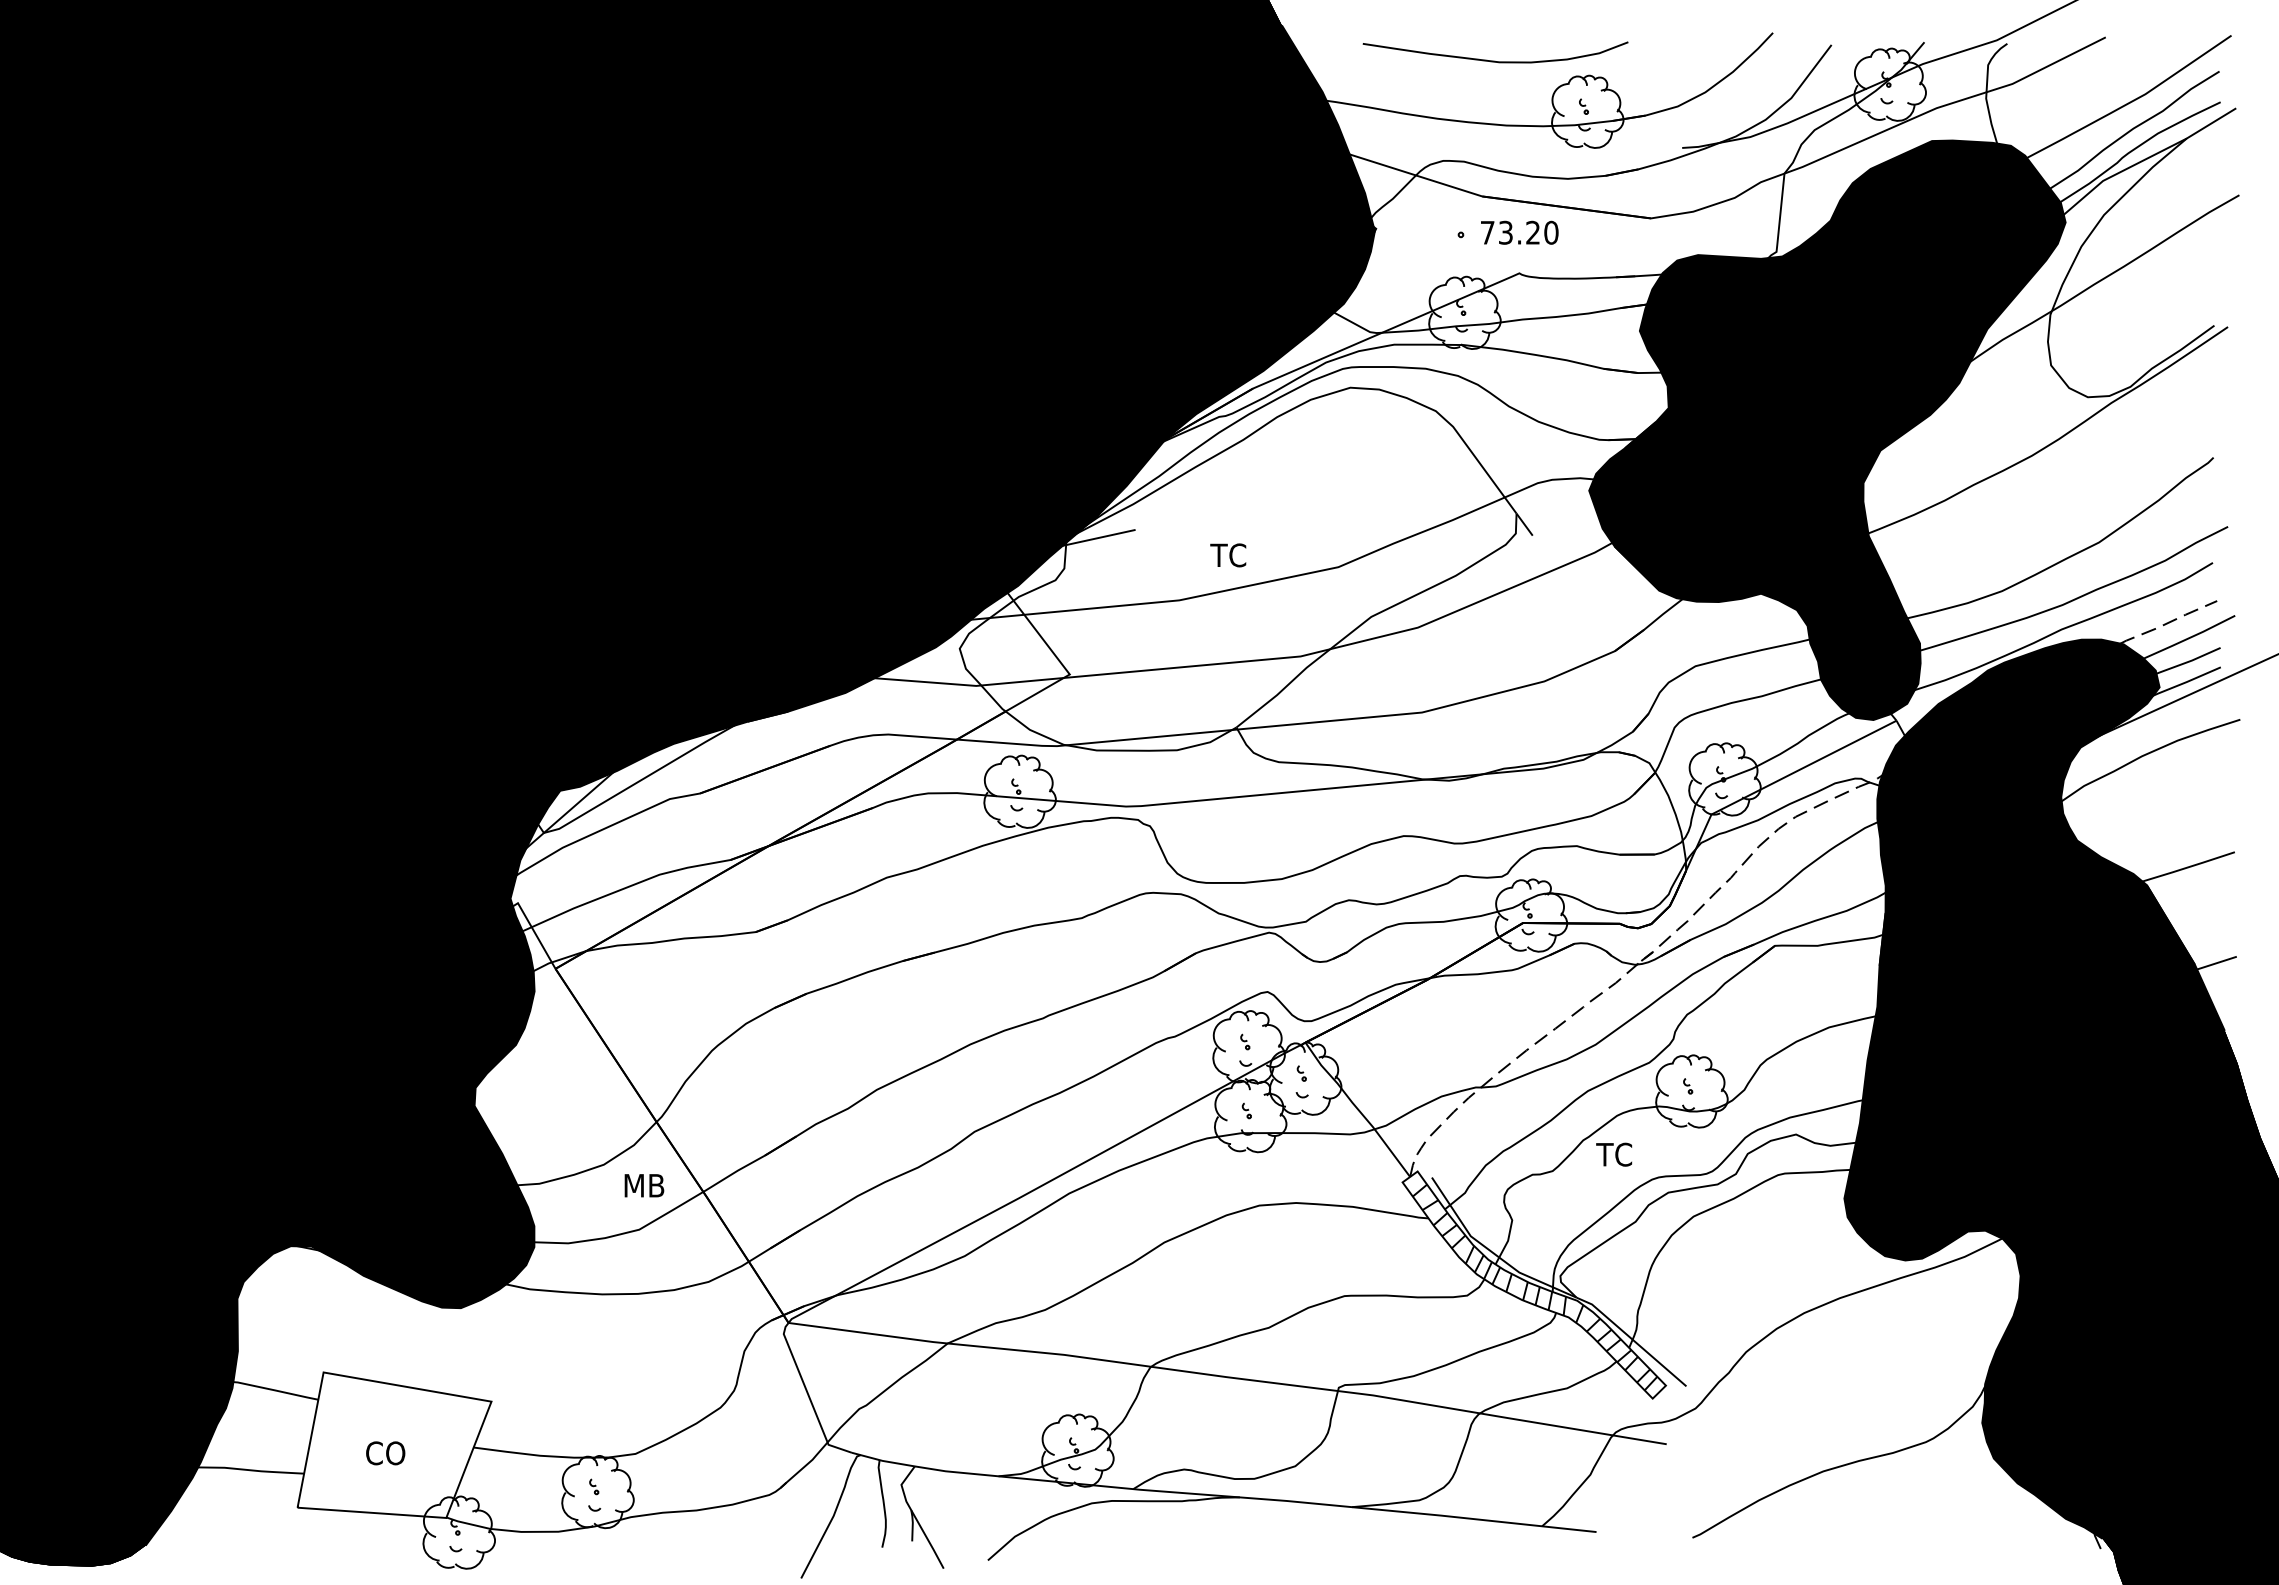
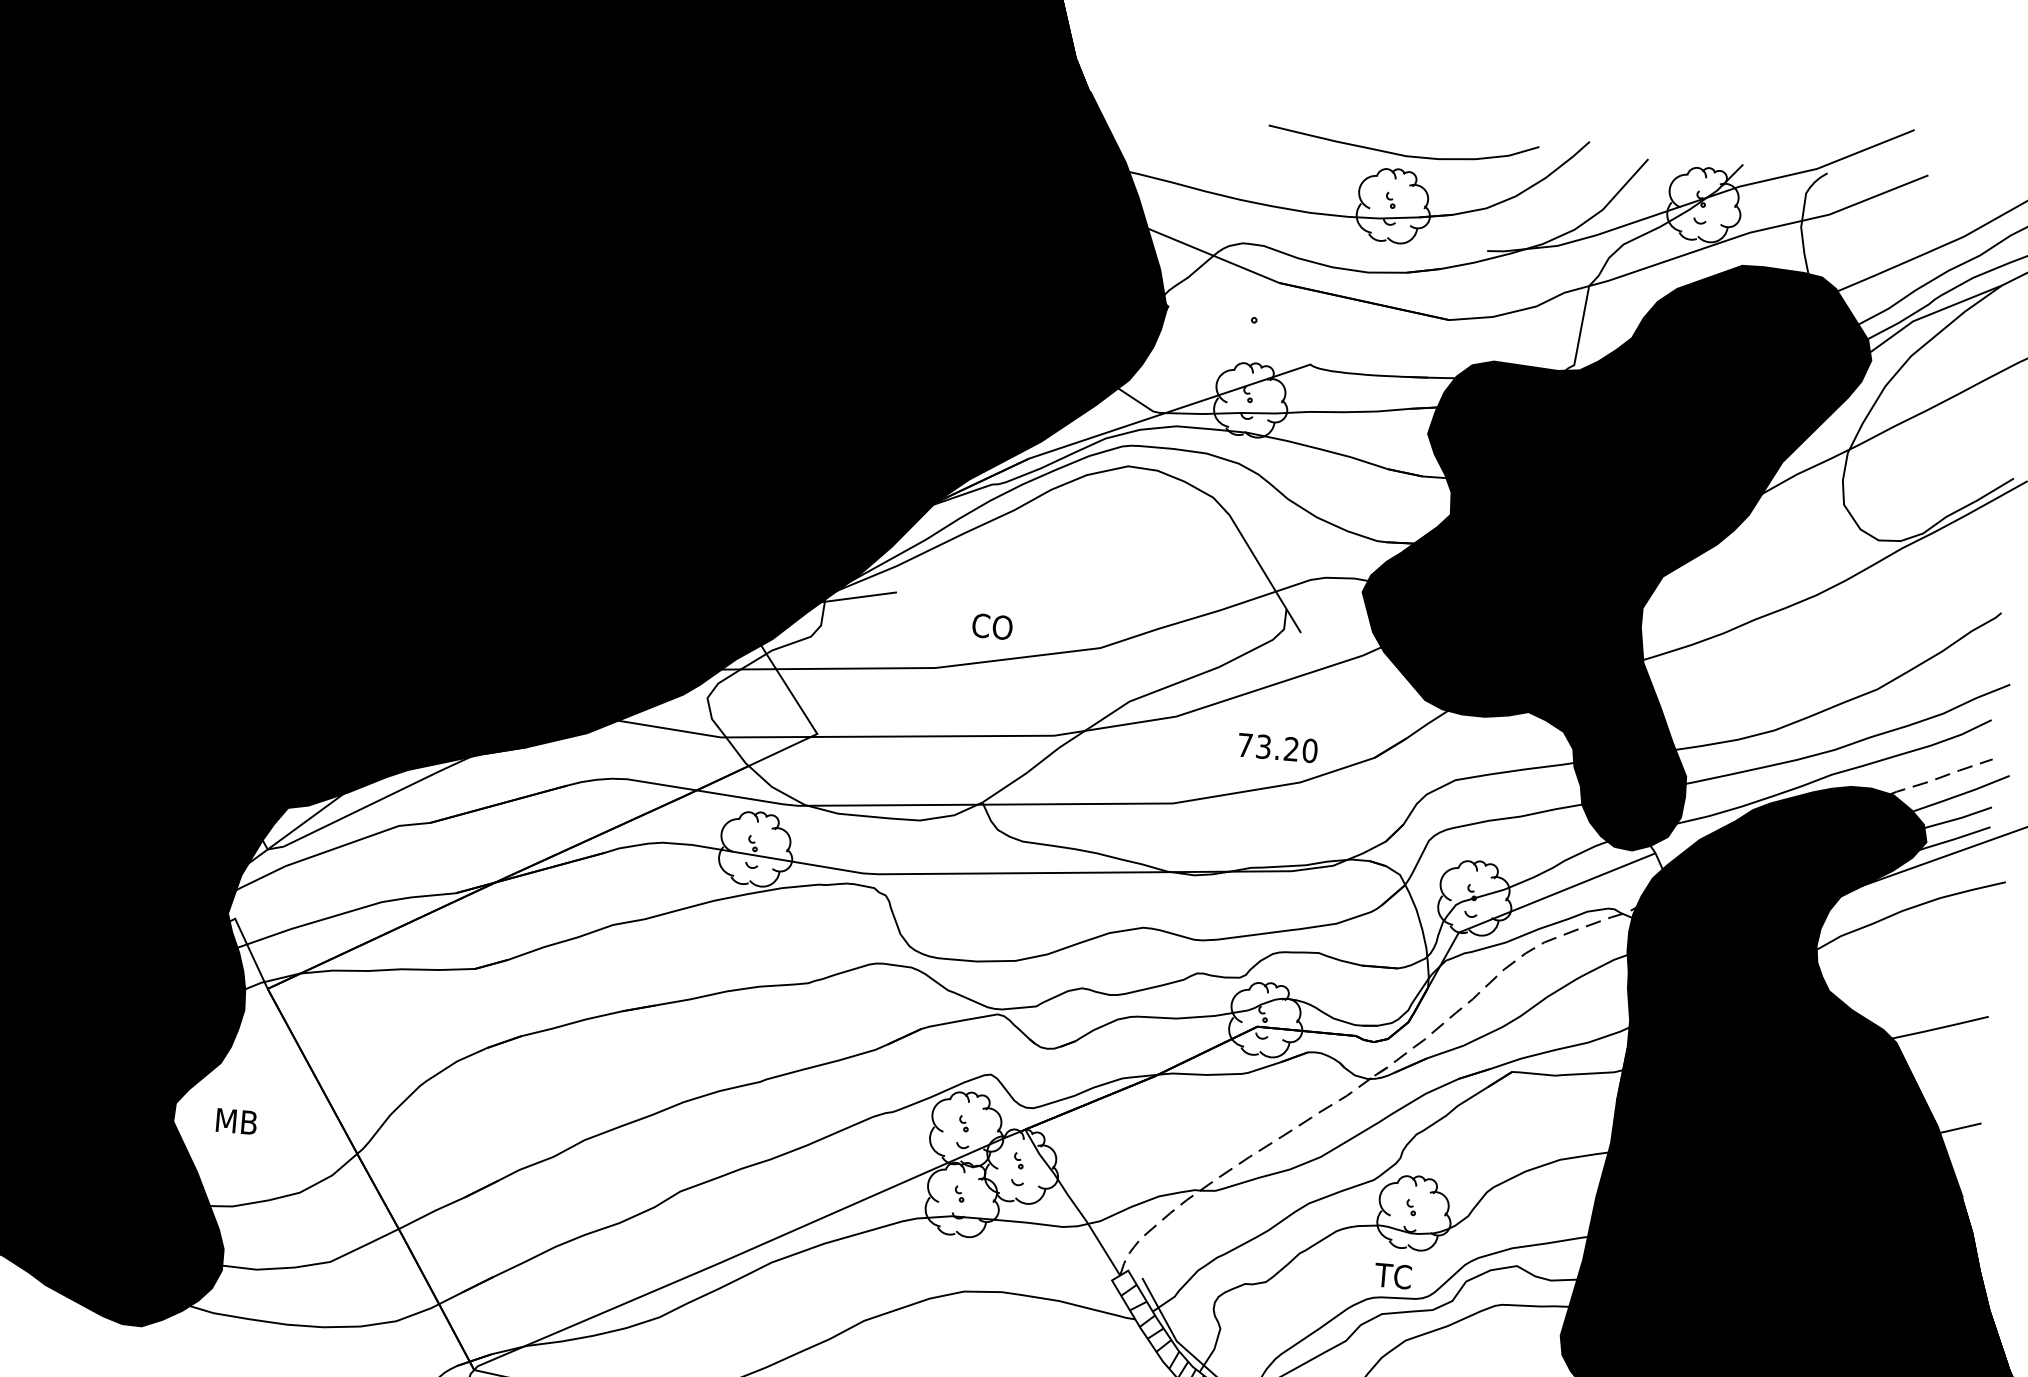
curve: (1495, 60) -> (1402, 154), moved
text: (1519, 232) -> (1277, 747), moved
text: (1230, 555) -> (991, 626), TC -> CO
text: (1614, 1154) -> (1393, 1275), moved
text: (644, 1185) -> (236, 1121), moved

